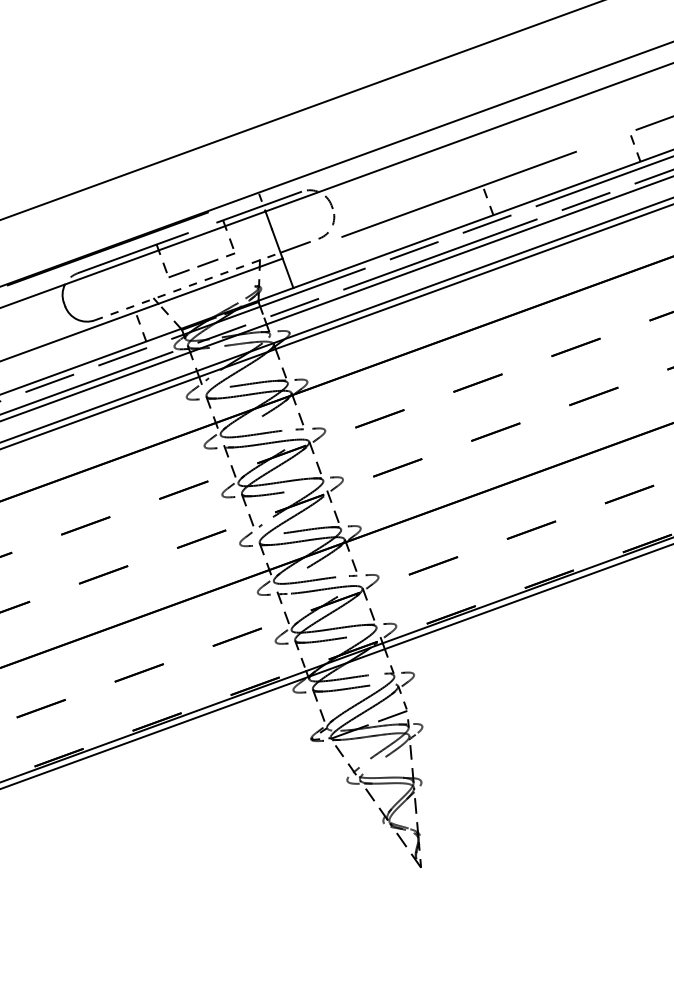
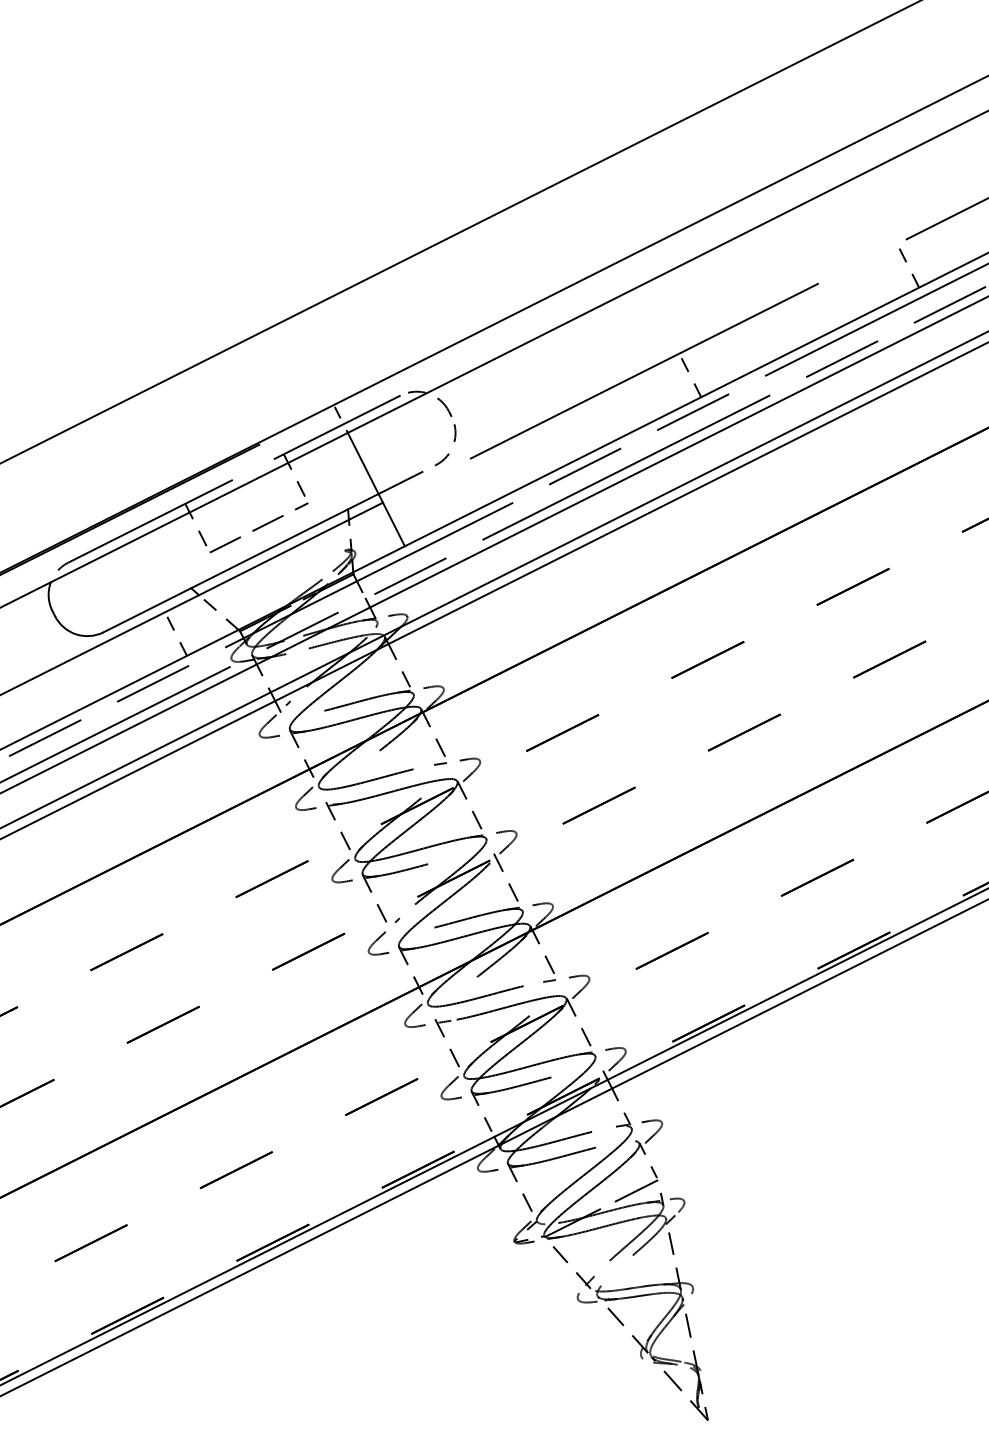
line: (187, 286) -> (240, 563), dashed -> solid

